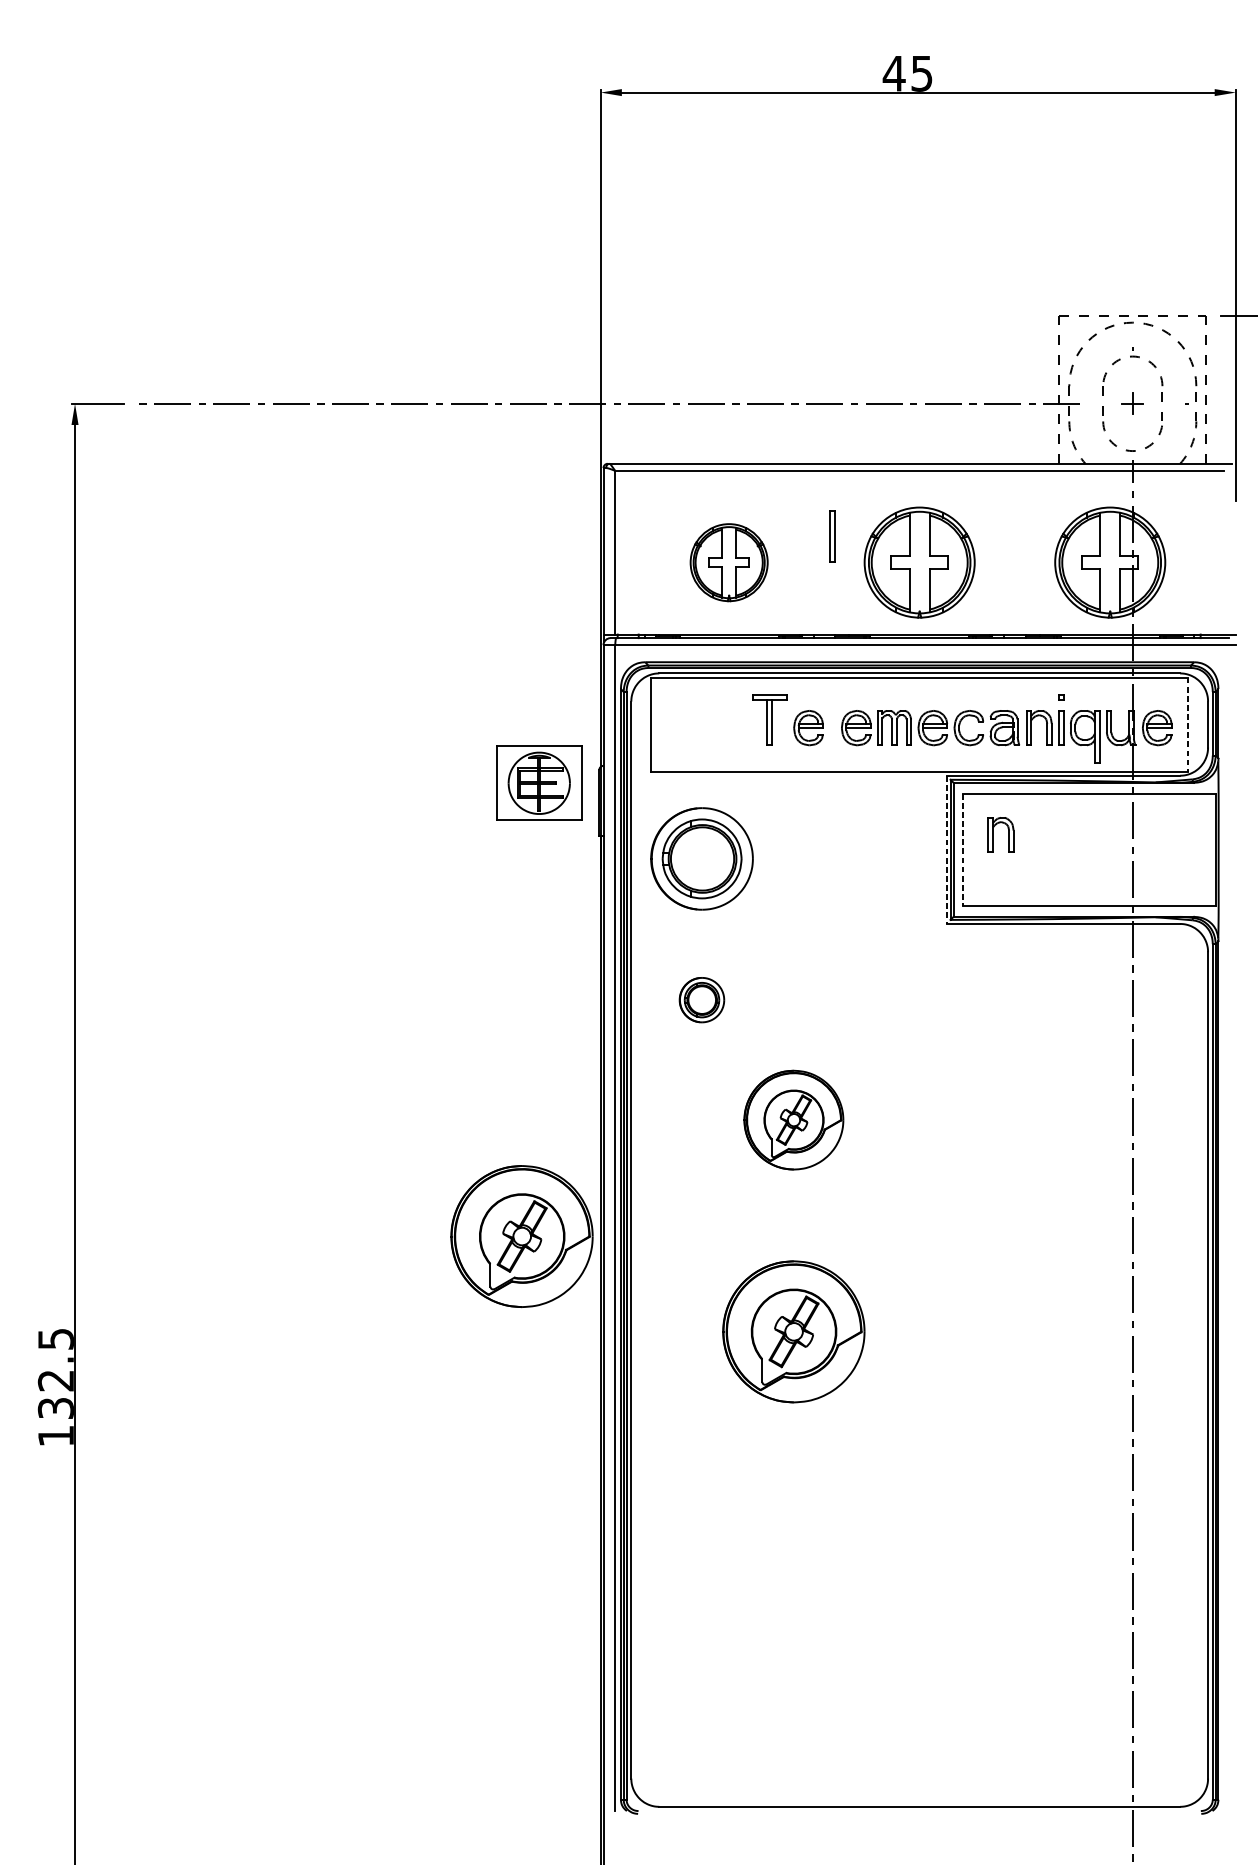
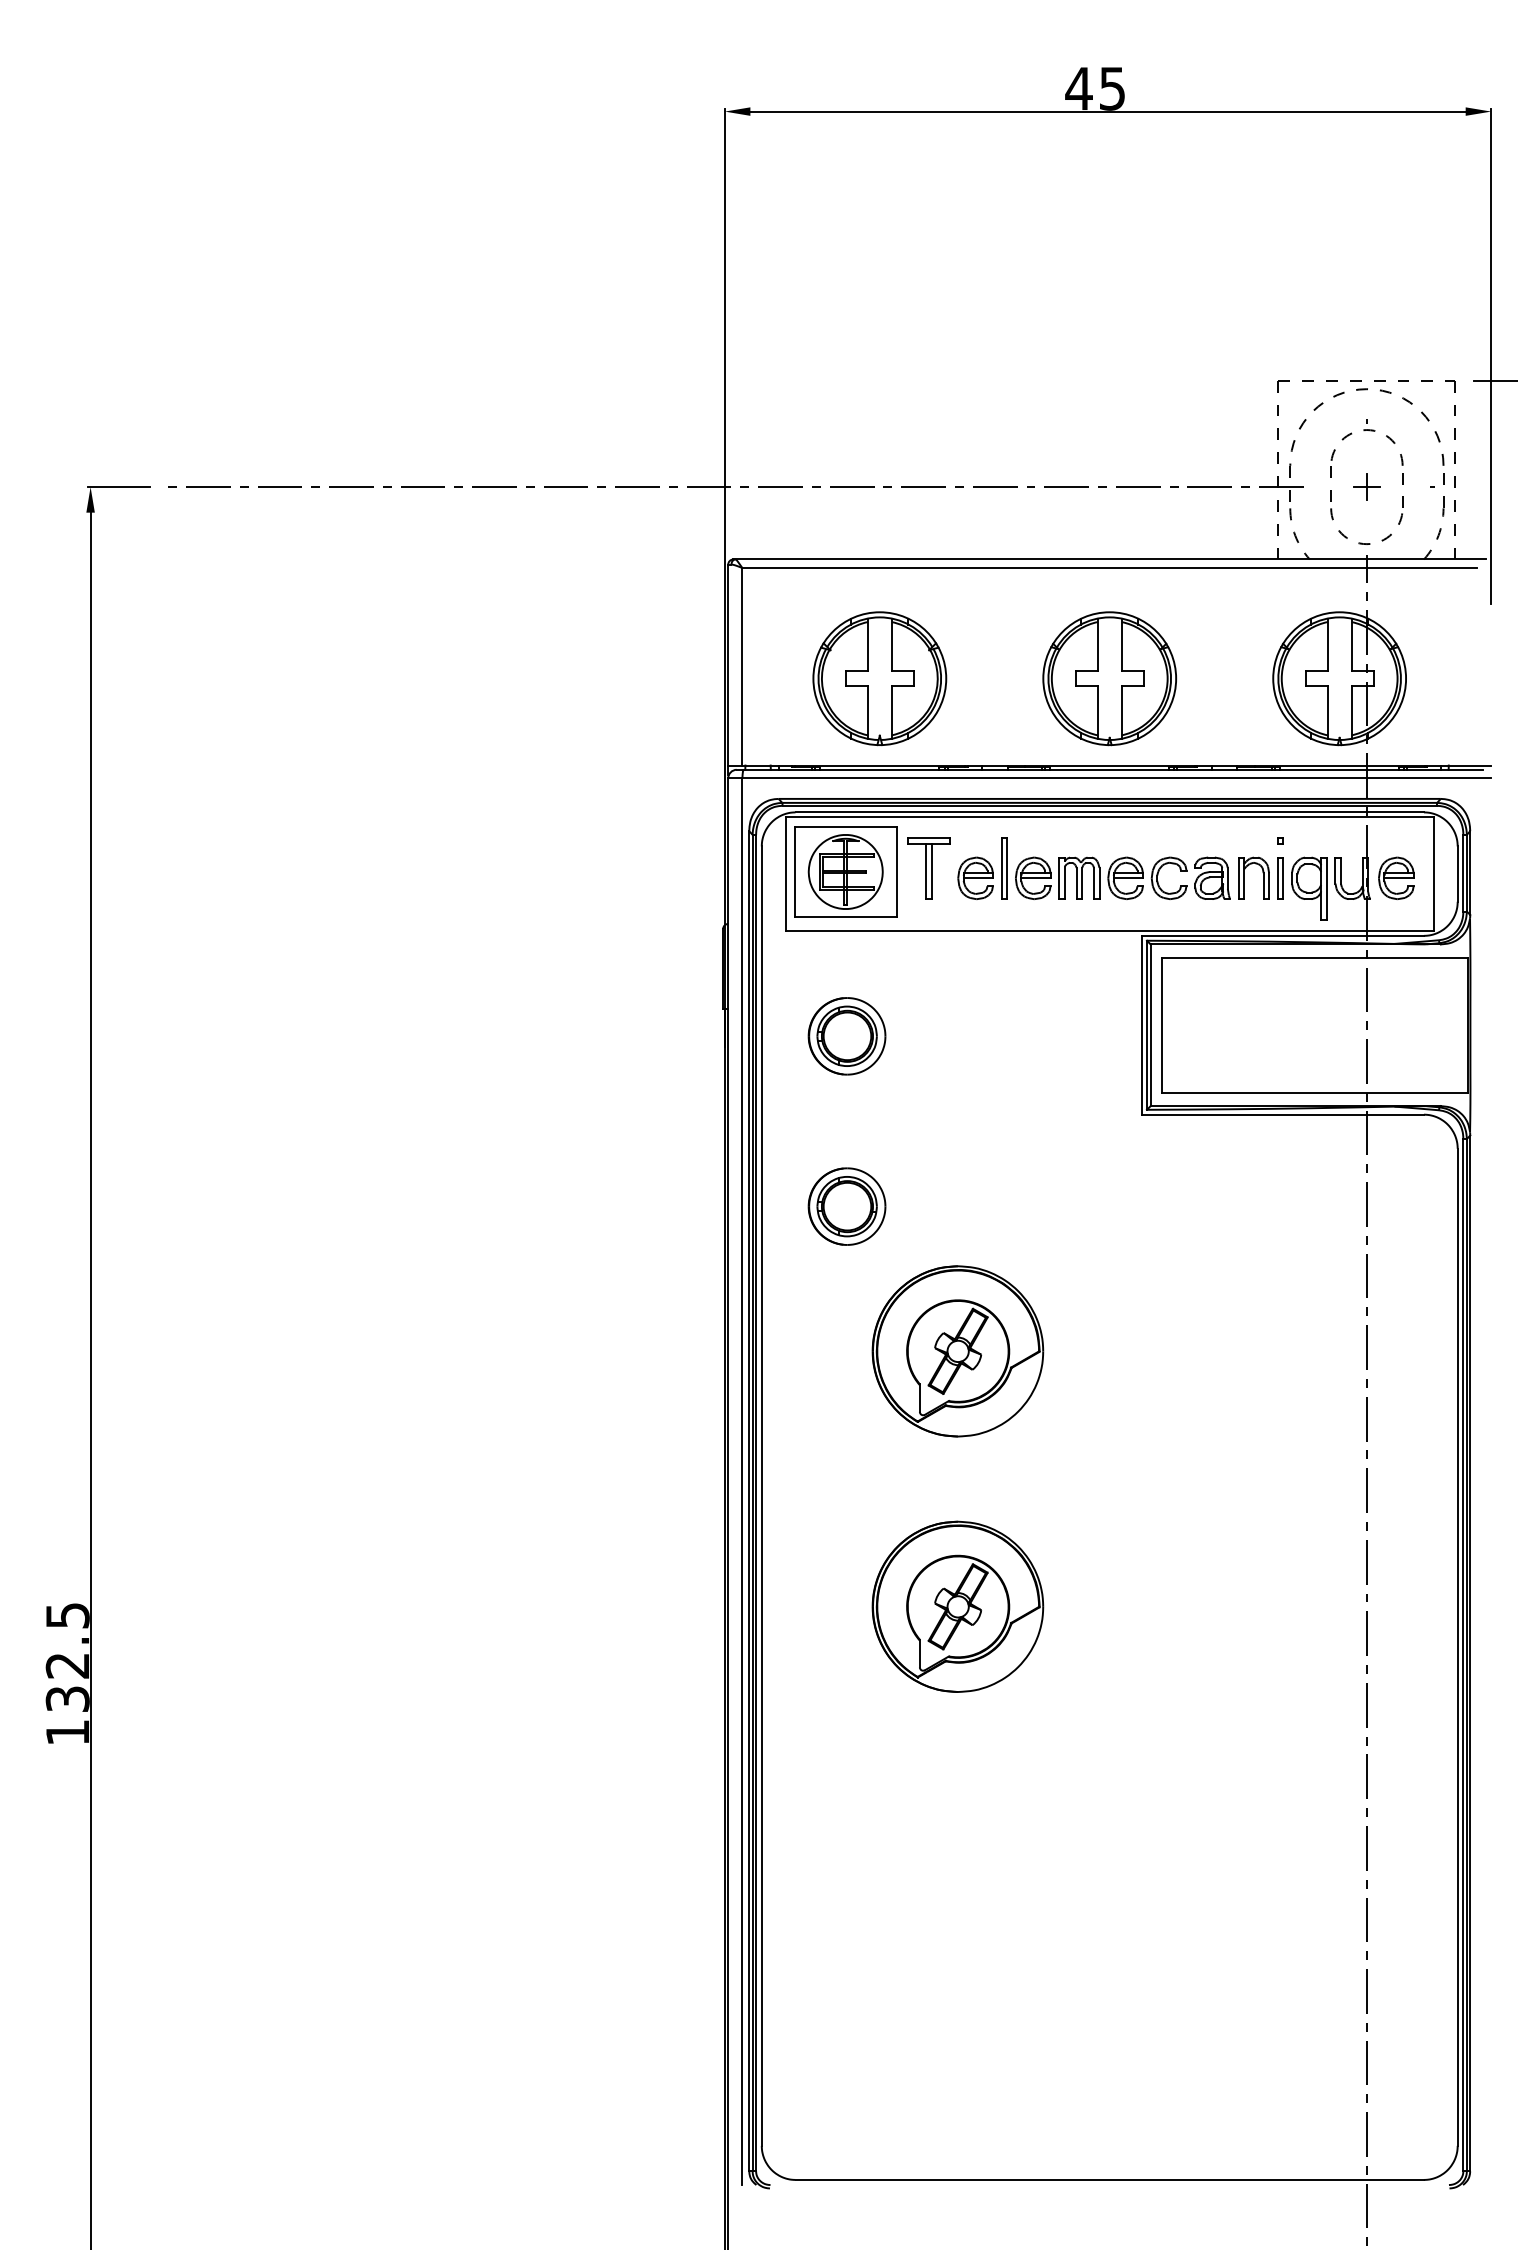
part: (832, 536) -> (1004, 868), moved
part: (728, 562) -> (879, 678), size x1.43
line: (1188, 724) -> (1433, 874), dashed -> solid
part: (539, 782) -> (845, 871), moved
part: (993, 834) -> (1198, 1006), removed
line: (946, 850) -> (1142, 1025), dashed -> solid
line: (963, 850) -> (1162, 1025), dashed -> solid
part: (701, 859) -> (846, 1036), size x0.62
part: (701, 1000) -> (846, 1206), size x1.43
part: (793, 1120) -> (957, 1351), size x1.43
part: (521, 1236) -> (629, 1491), removed

